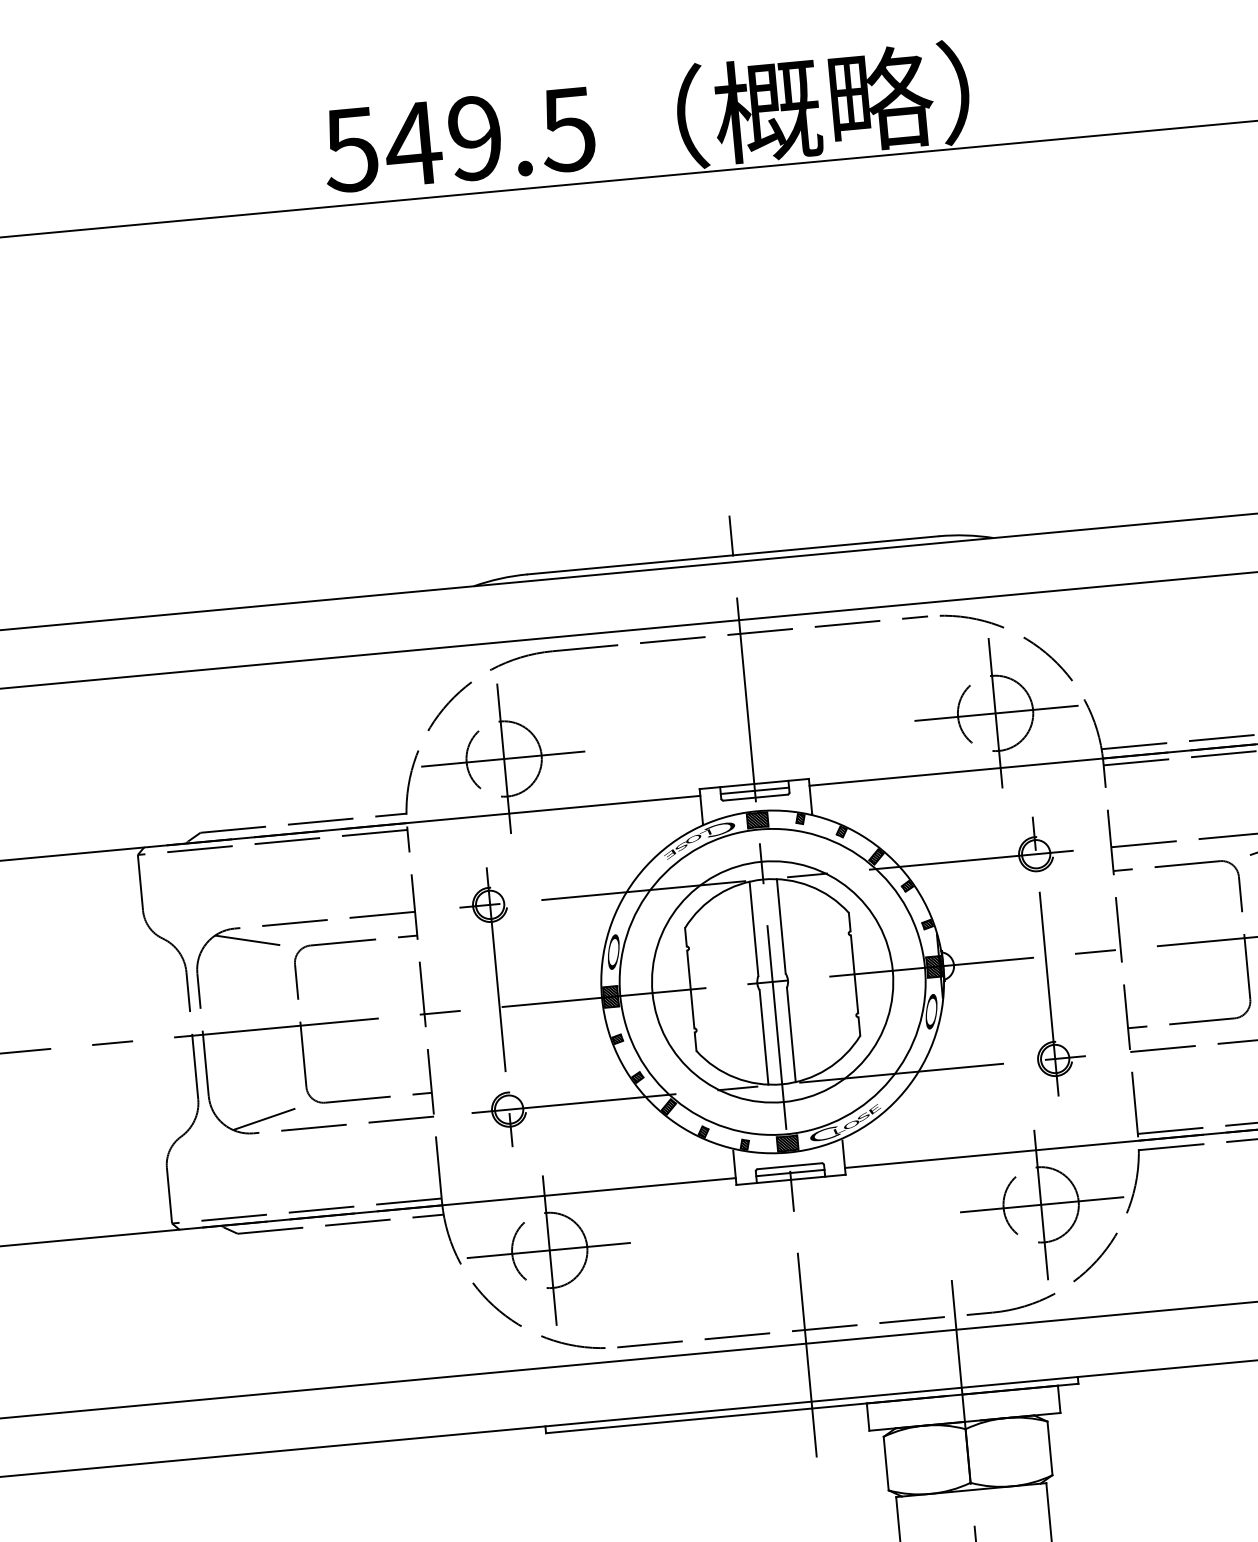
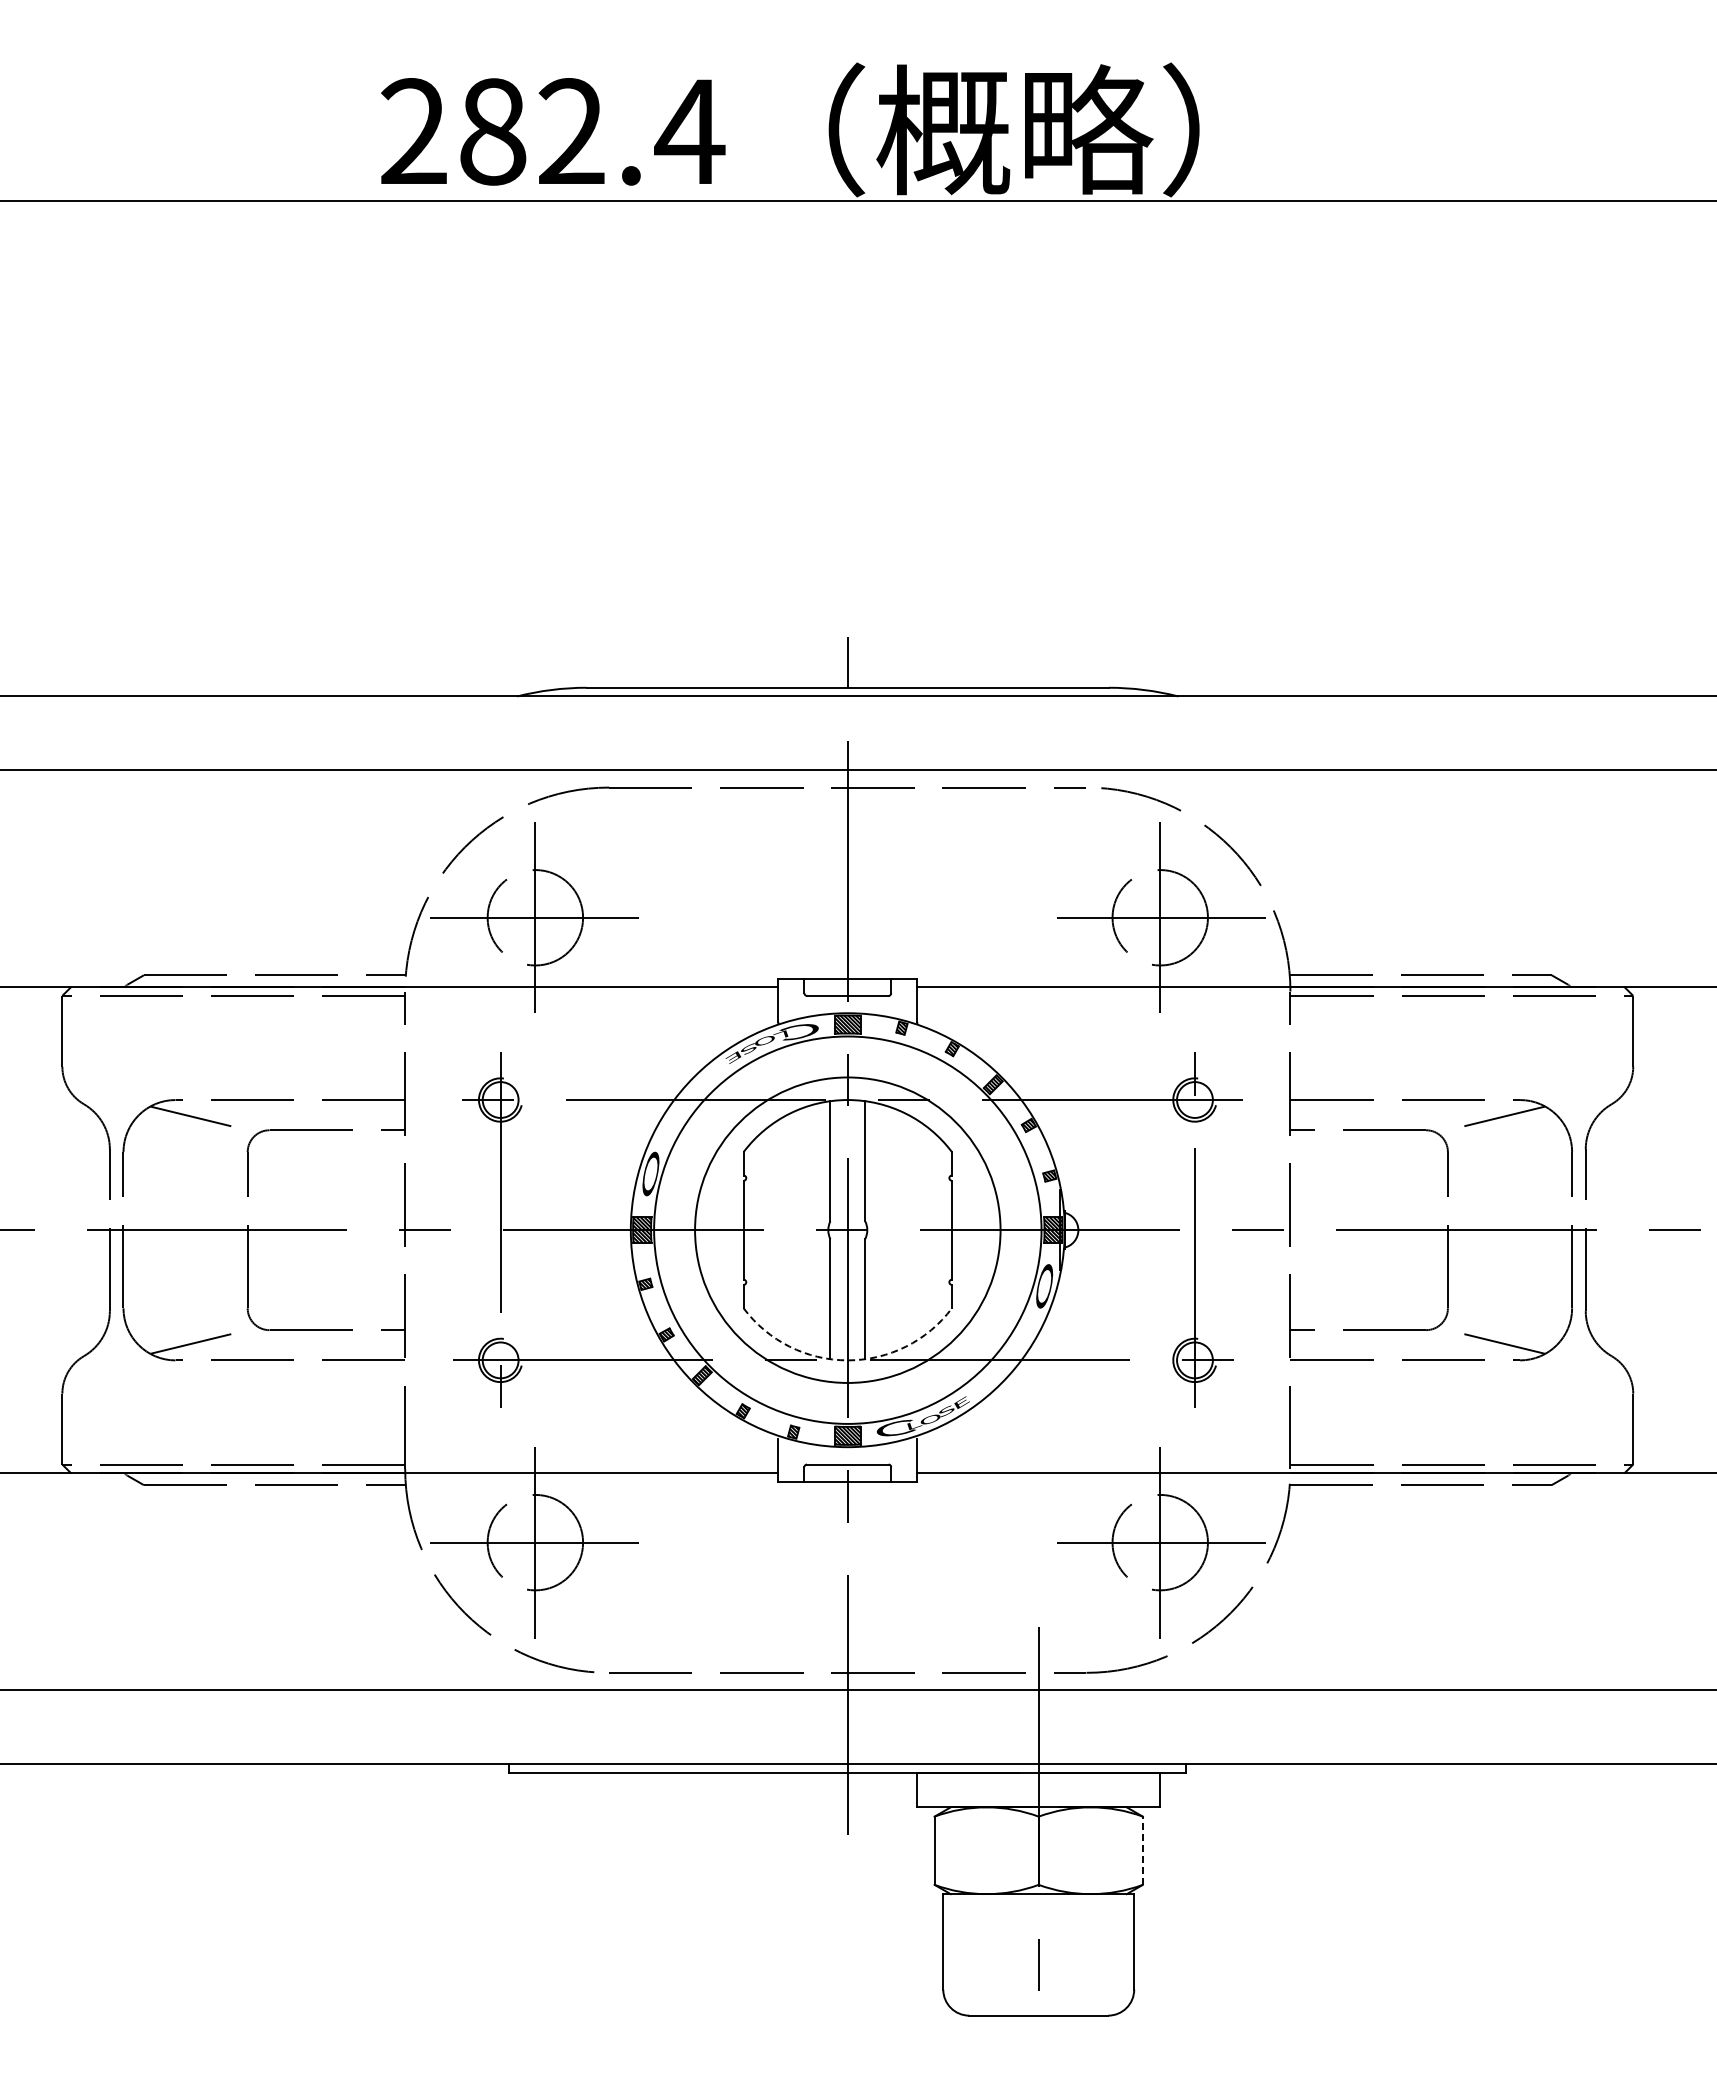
text: (460, 139) -> (552, 131), 549.5 -> 282.4
line: (754, 791) -> (847, 987), removed
arc: (781, 1084) -> (847, 1360), solid -> dashed
line: (790, 1173) -> (847, 1473), removed
line: (1049, 1448) -> (1142, 1850), solid -> dashed

